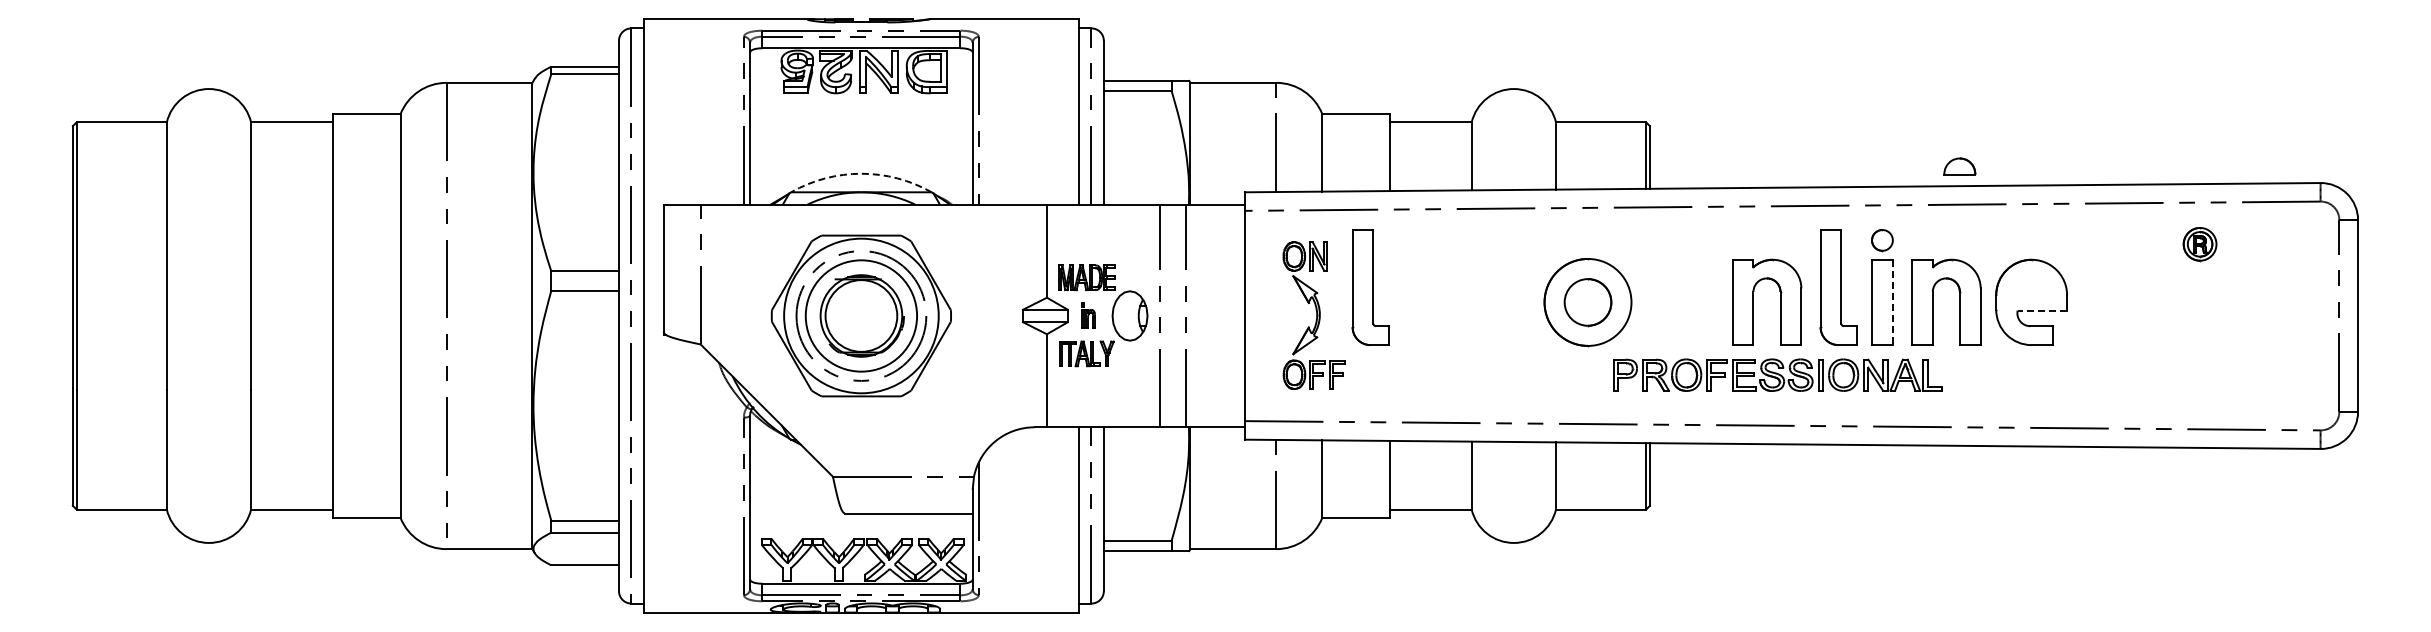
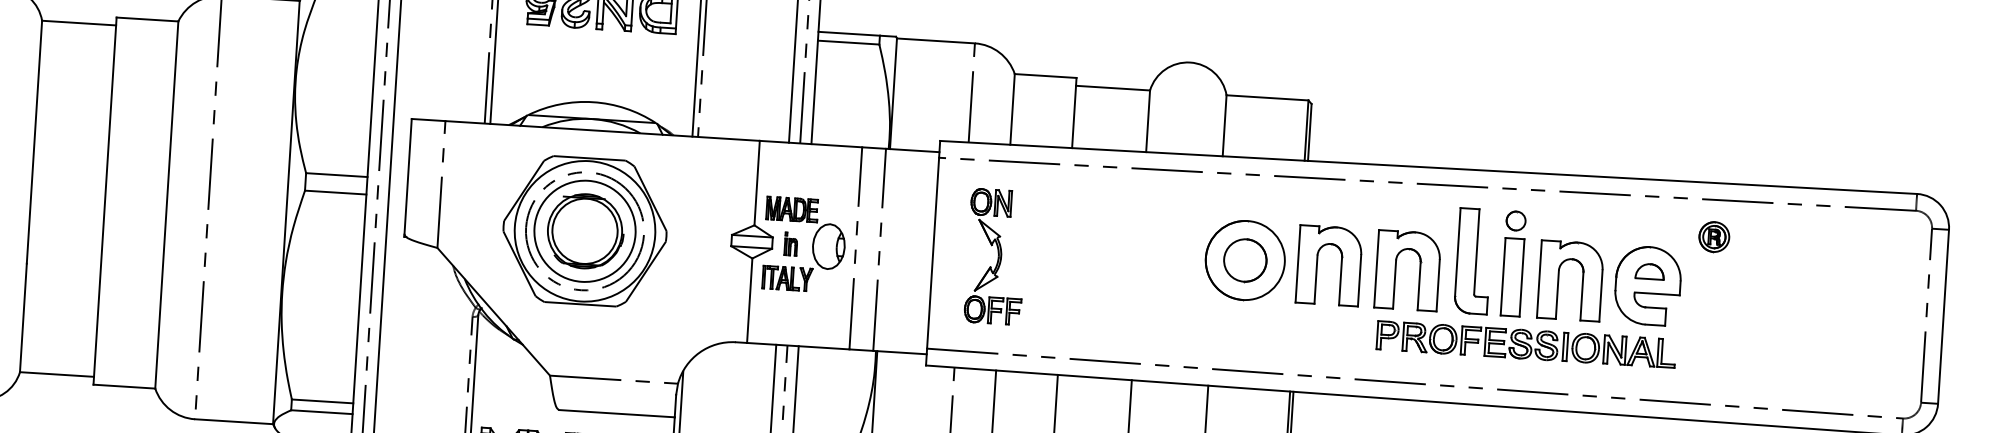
part: (1959, 166) -> (1649, 271), moved
arc: (861, 173) -> (593, 101), dashed -> solid
part: (2199, 244) -> (1713, 237), moved
part: (1370, 287) -> (1048, 234), removed
part: (1667, 301) -> (1317, 264), added
line: (1892, 302) -> (1521, 277), dashed -> solid
line: (2042, 310) -> (1657, 293), dashed -> solid
part: (1777, 374) -> (1525, 343), moved

